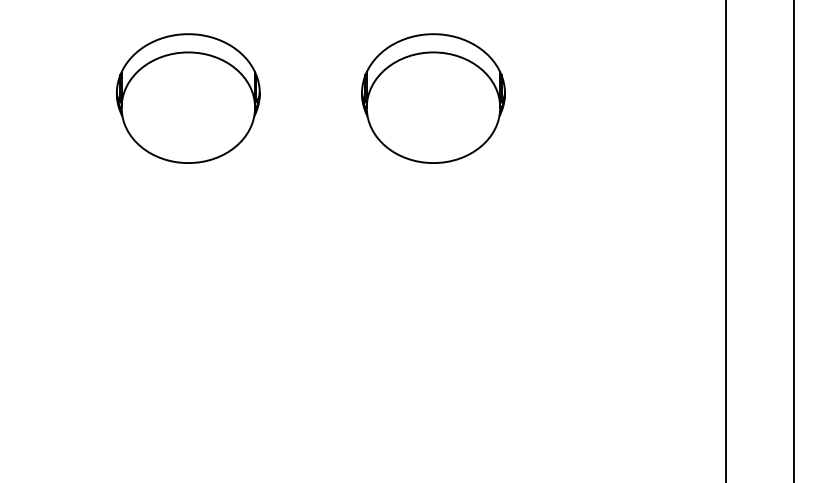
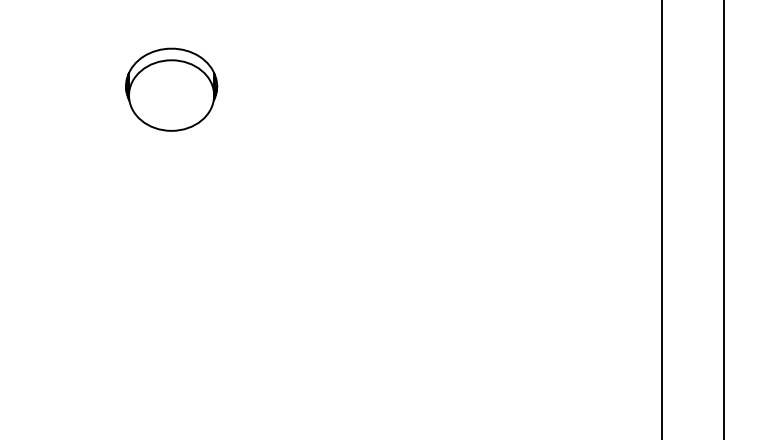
part: (187, 98) -> (170, 89), size x0.7
part: (433, 98) -> (395, 89), removed

